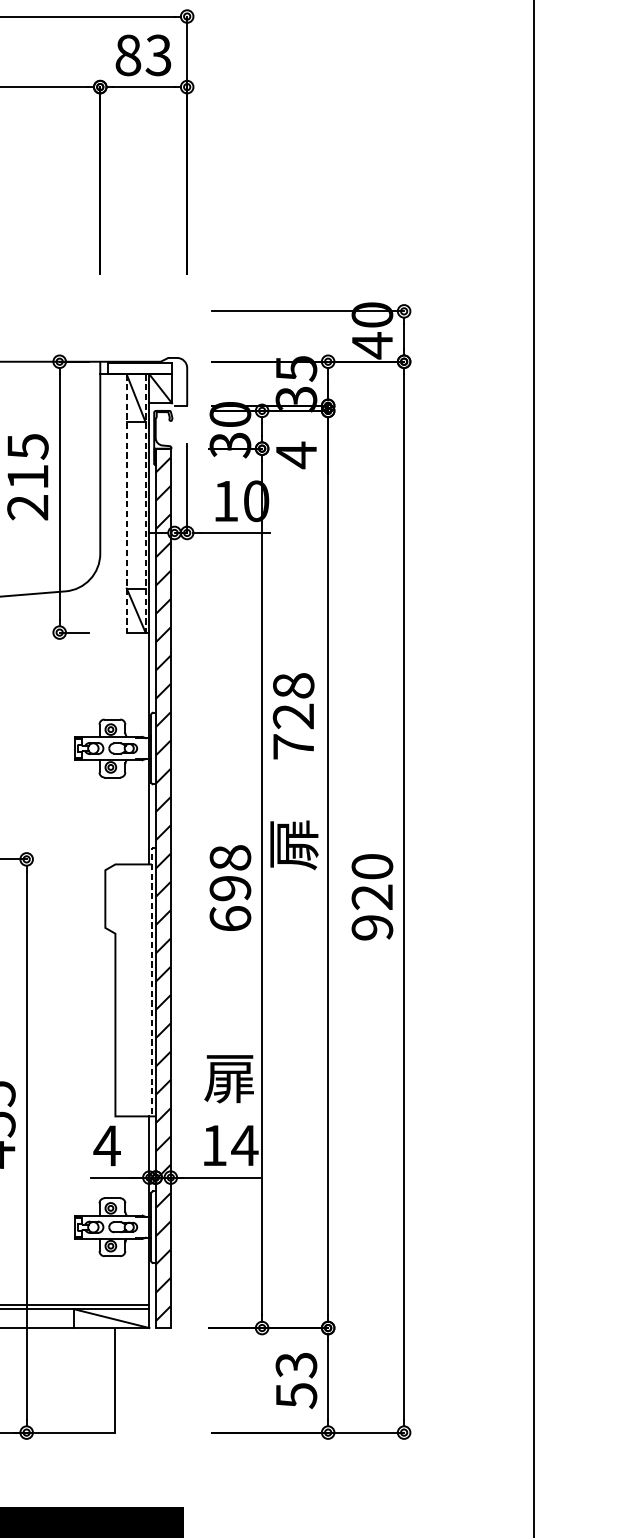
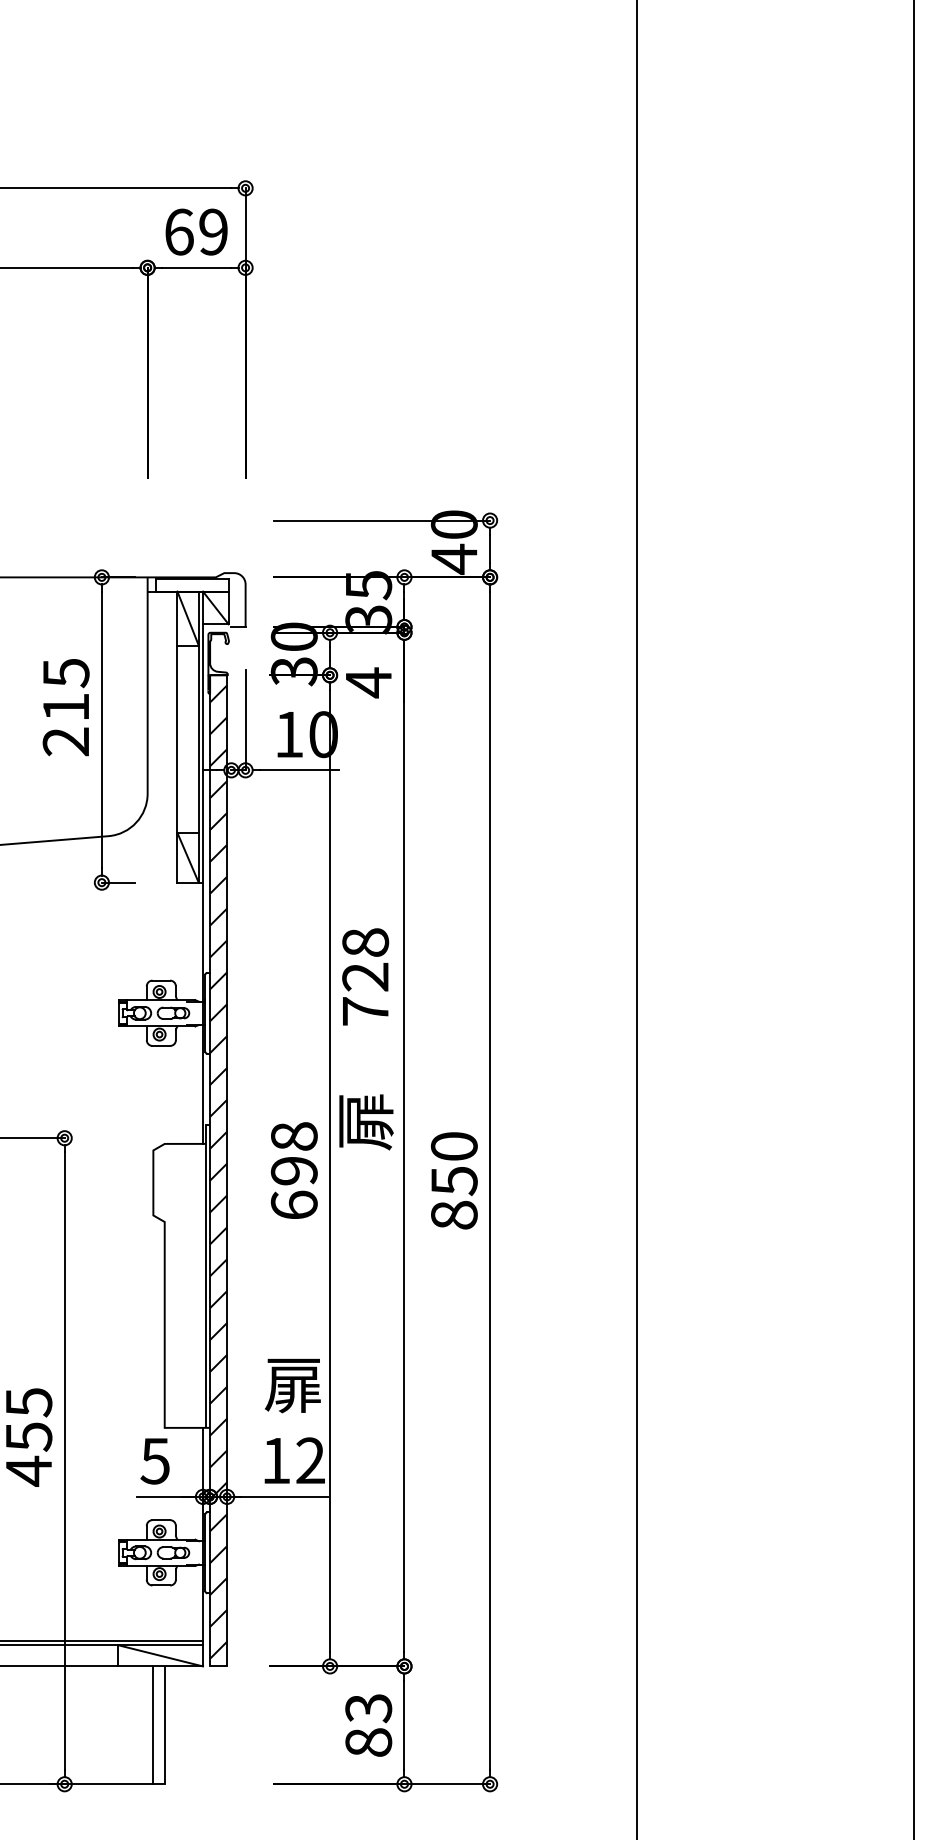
text: (143, 54) -> (196, 231), 83 -> 69
line: (126, 503) -> (177, 737), dashed -> solid
line: (145, 503) -> (198, 737), dashed -> solid
text: (371, 911) -> (453, 1197), 920 -> 850
line: (151, 980) -> (205, 1274), dashed -> solid
text: (244, 1145) -> (310, 1460), 14 -> 12
text: (106, 1146) -> (154, 1461), 4 -> 5
line: (105, 1380) -> (153, 1725), added
text: (296, 1395) -> (368, 1742), 53 -> 83

